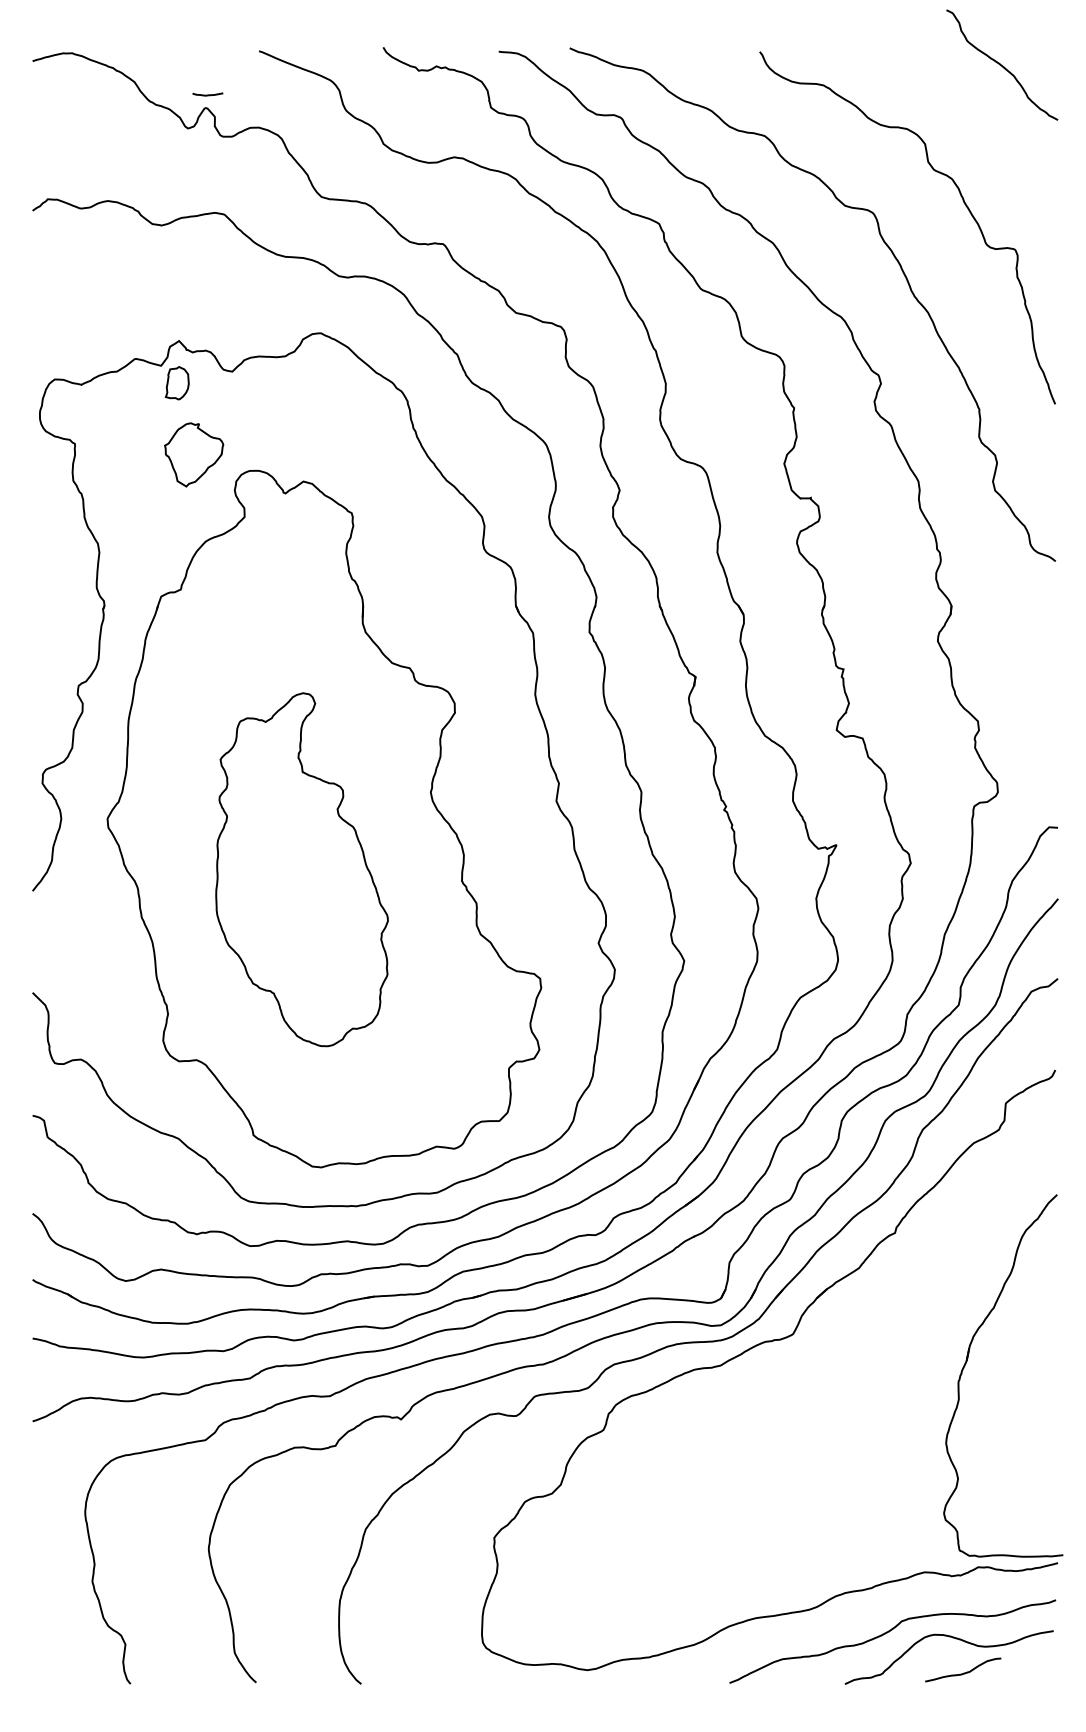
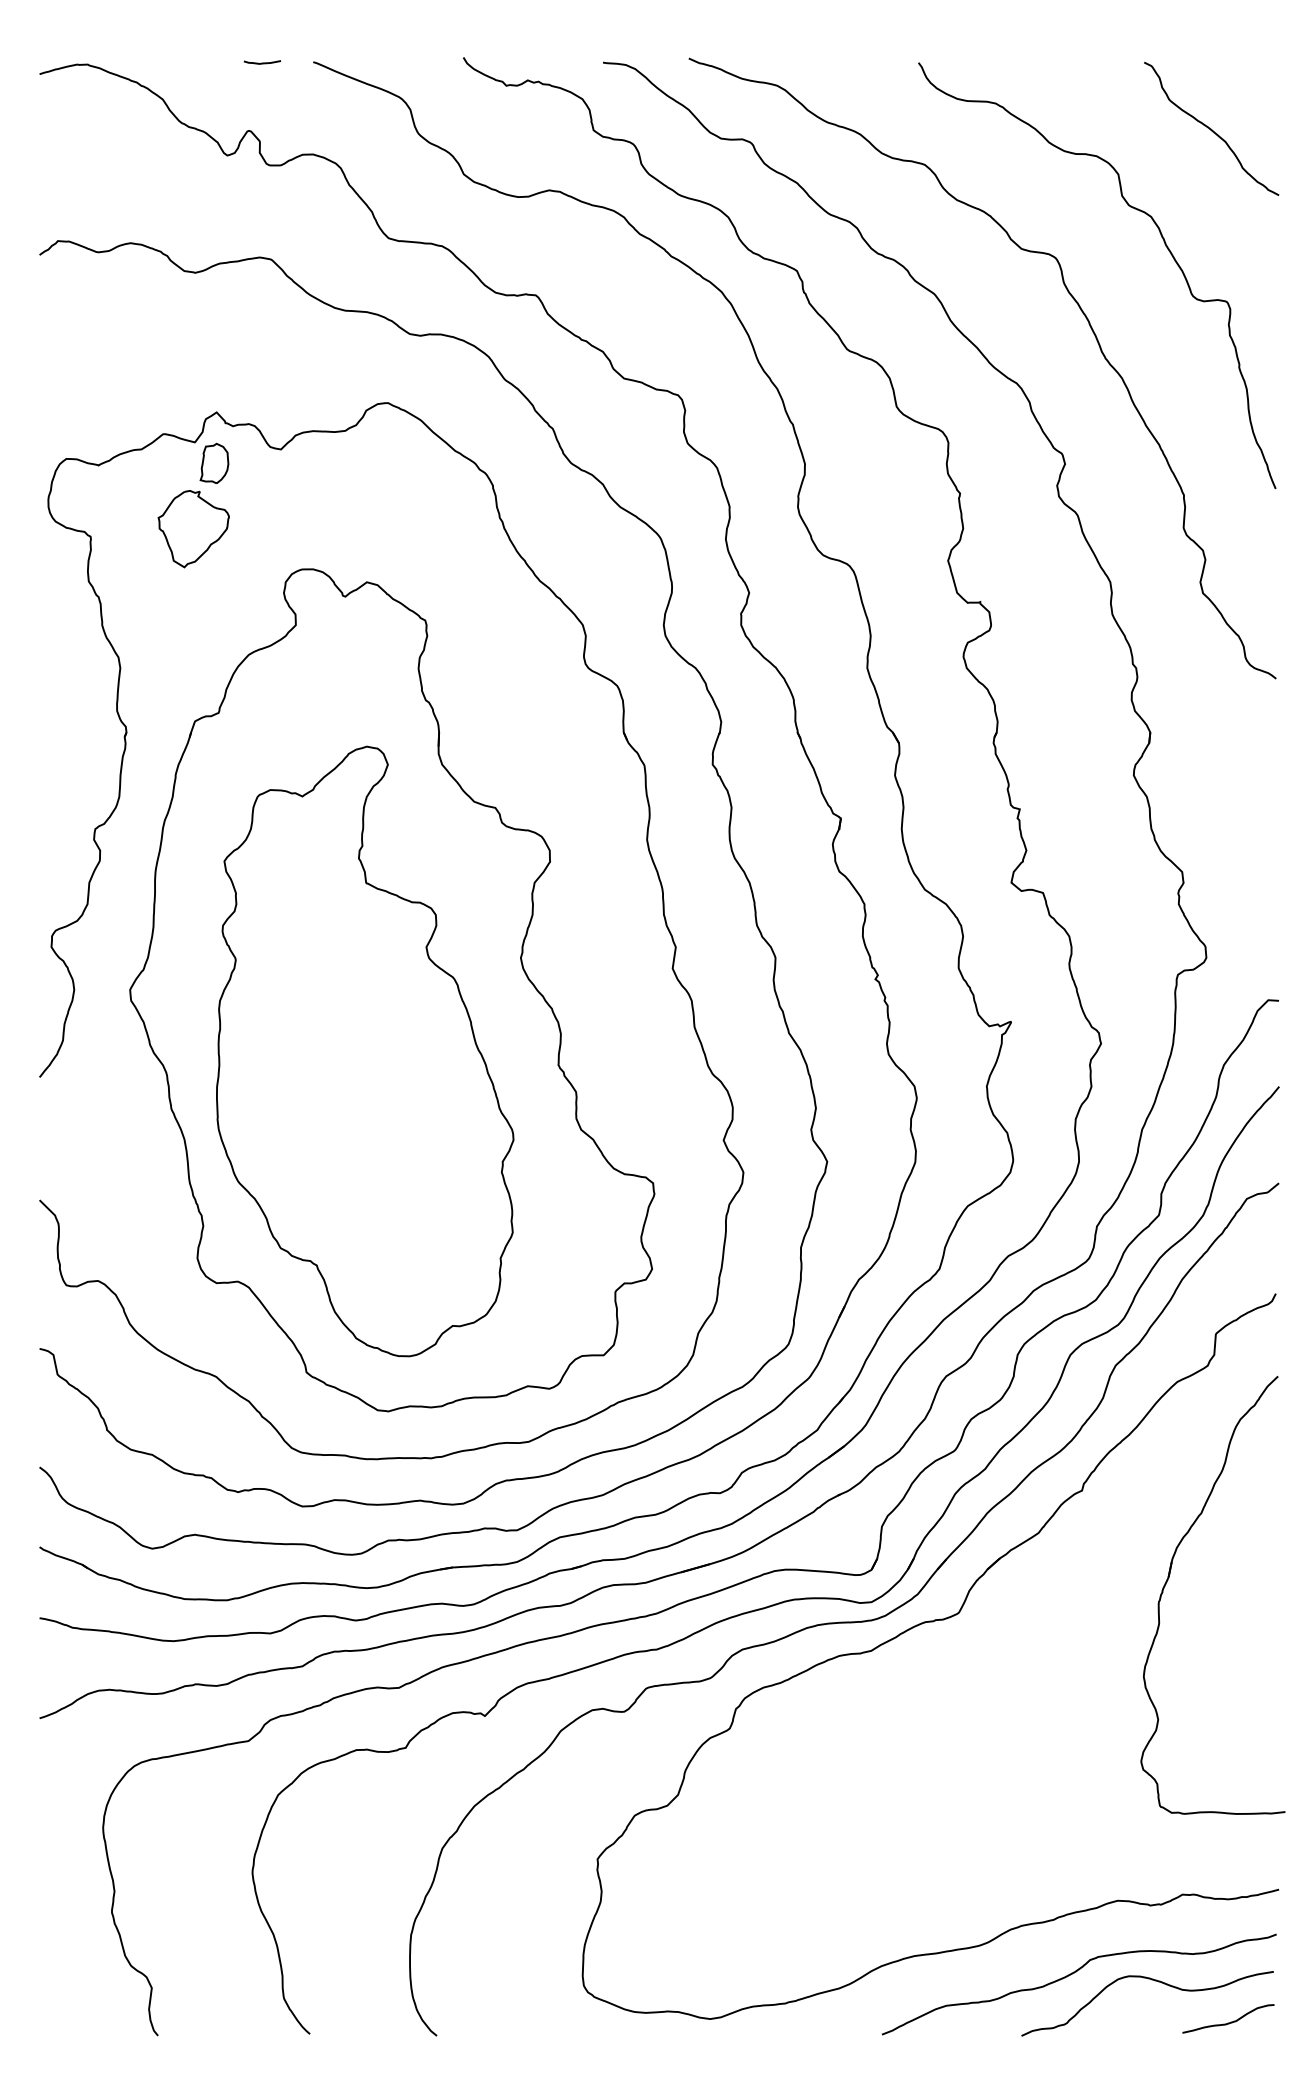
curve: (1002, 64) -> (1211, 128), moved
curve: (207, 94) -> (262, 62), moved
part: (193, 455) -> (193, 529), moved
part: (302, 869) -> (365, 1051), size x1.43
part: (967, 1361) -> (1169, 1578), moved
curve: (963, 1673) -> (1228, 2022), moved

